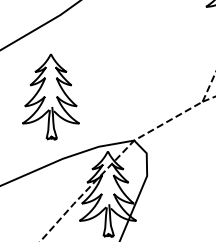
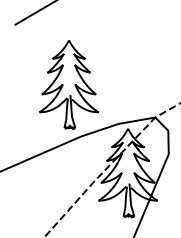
part: (50, 96) -> (68, 84), moved

